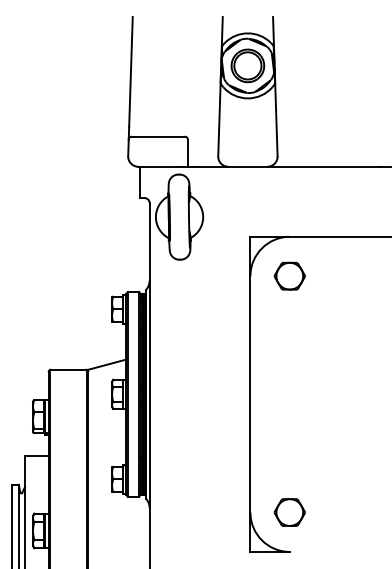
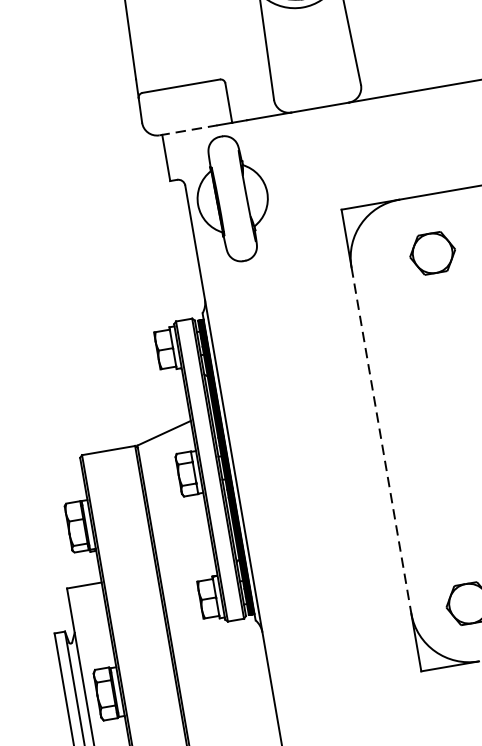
line: (158, 166) -> (189, 129), solid -> dashed
part: (289, 275) -> (432, 252), moved
line: (250, 394) -> (381, 440), solid -> dashed

